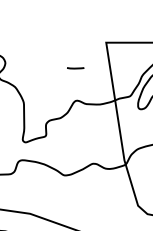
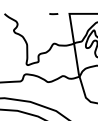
curve: (75, 69) -> (53, 14), moved

